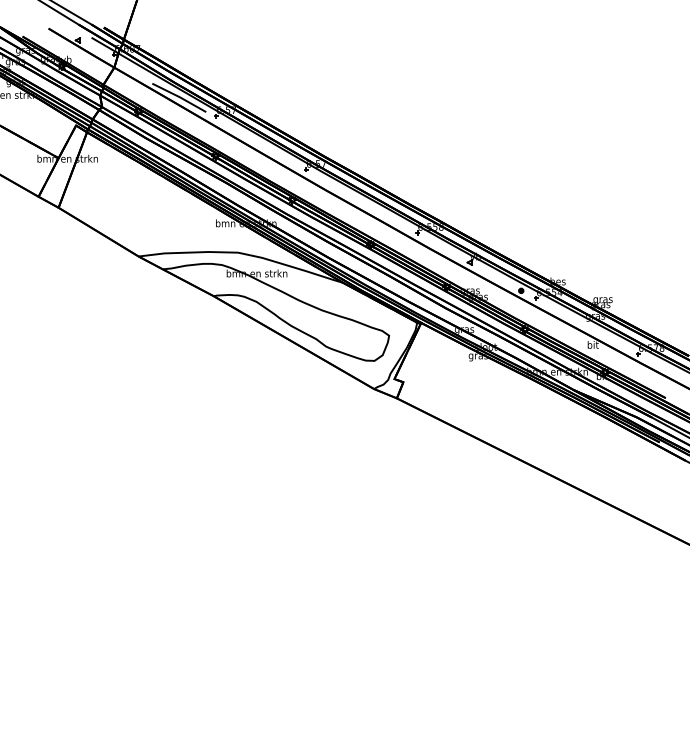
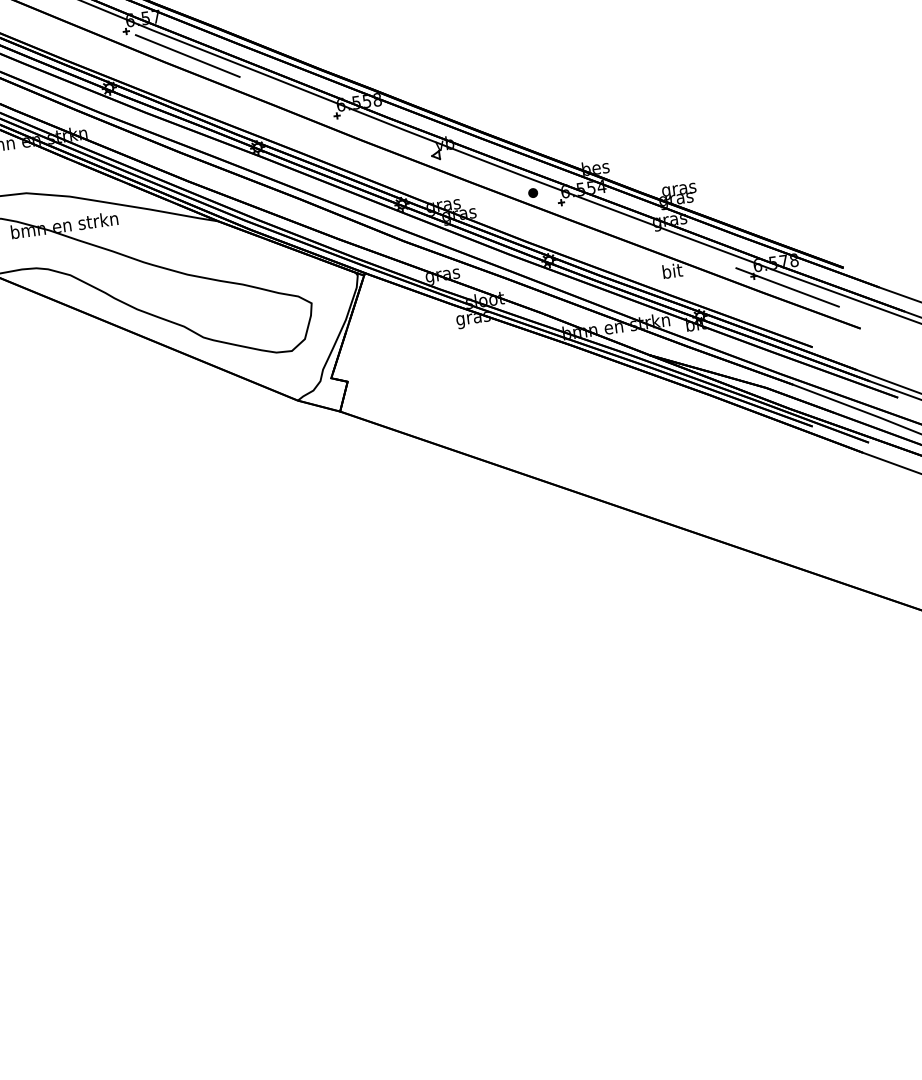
line: (338, 187) -> (187, 54), added
line: (656, 362) -> (787, 286), added

